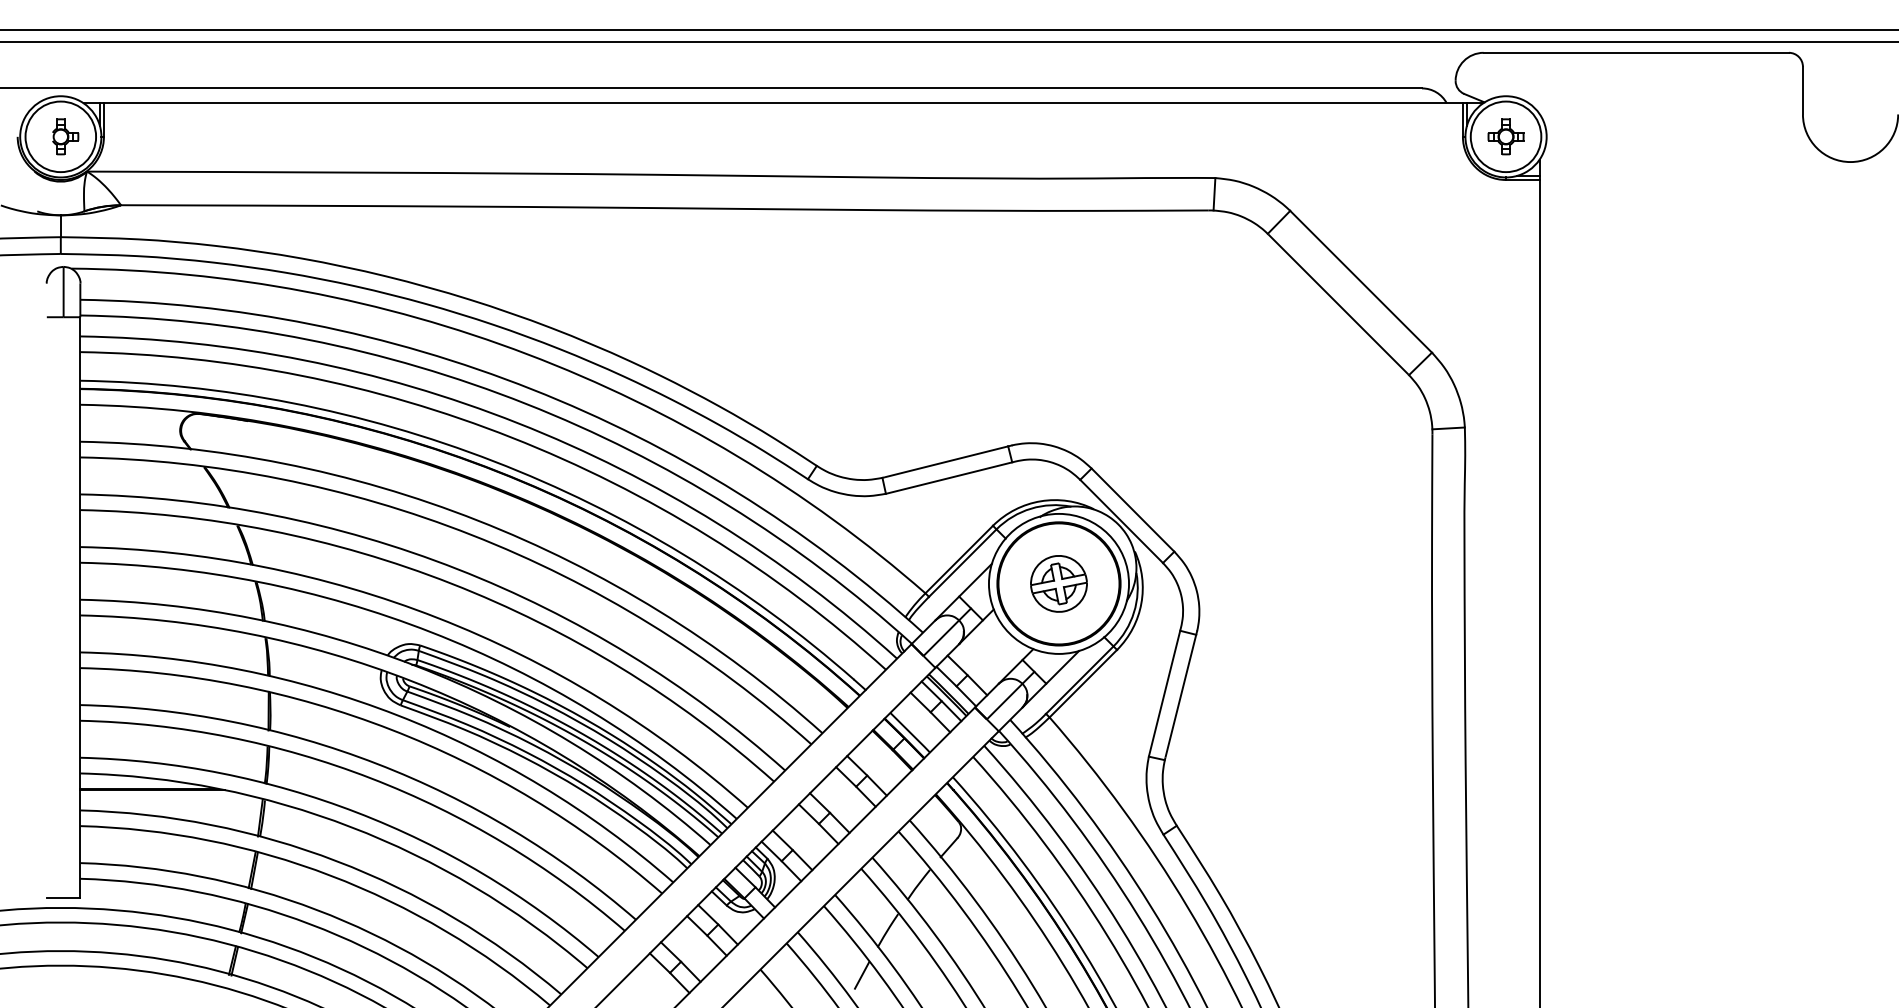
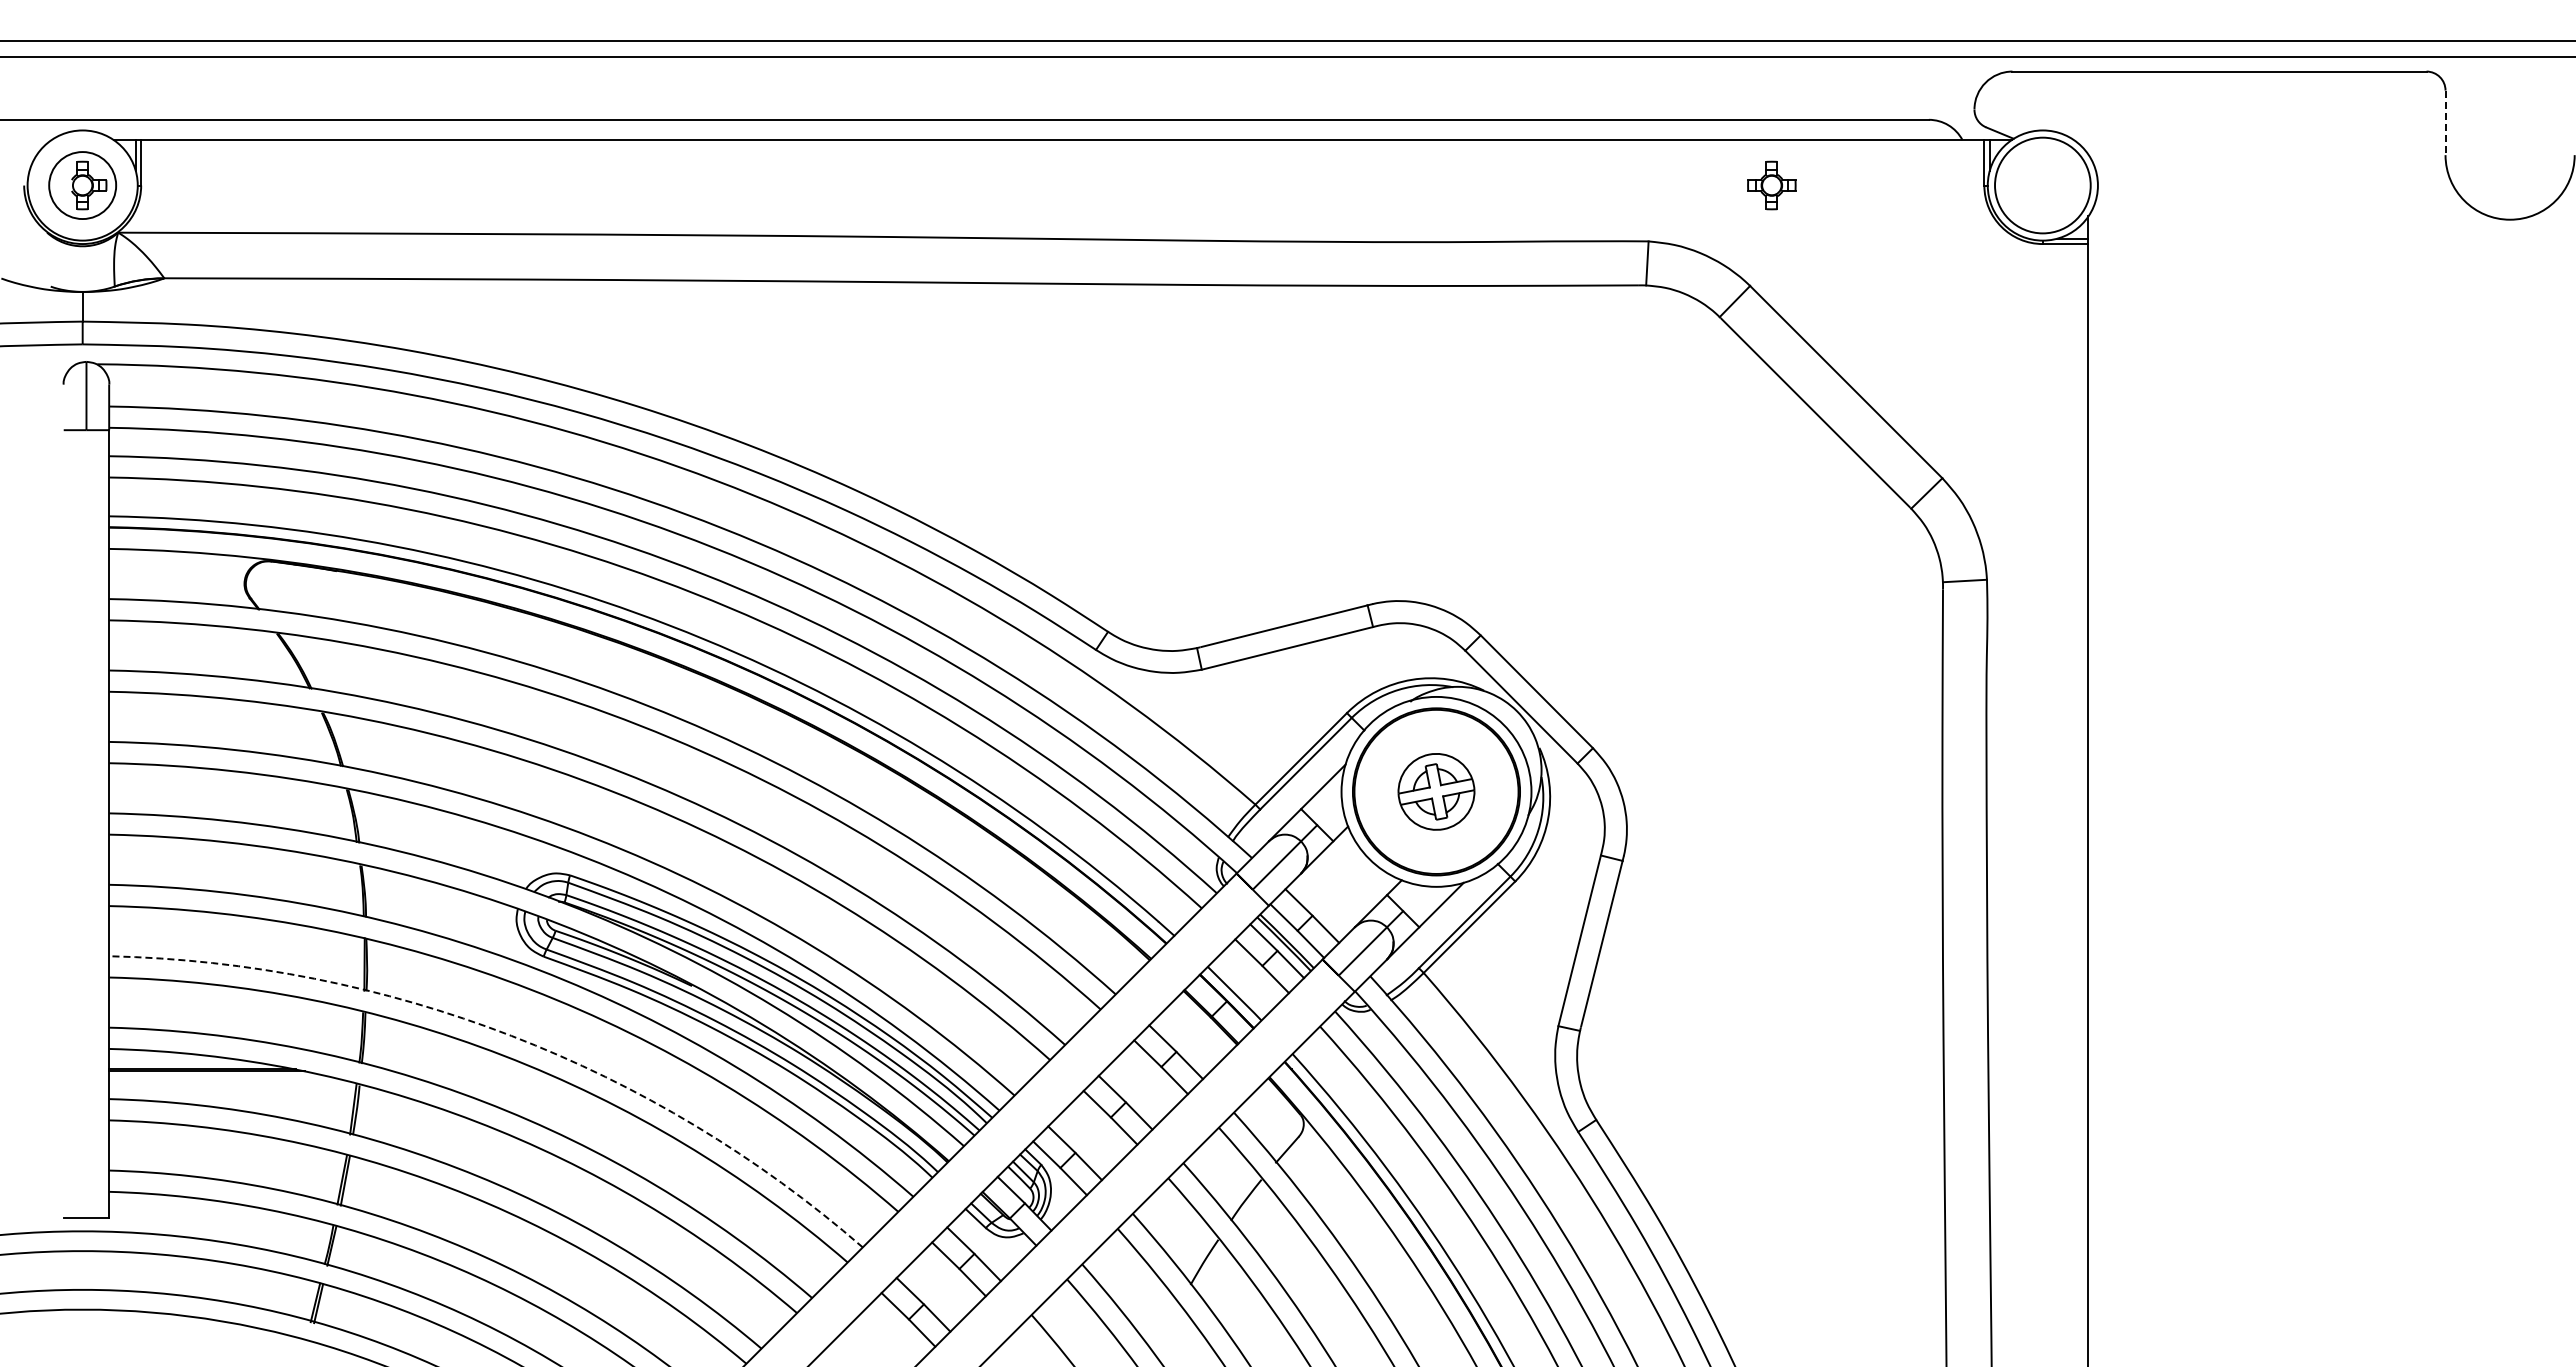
line: (1802, 91) -> (2445, 123), solid -> dashed
circle: (60, 136) -> (82, 185), size x0.7
part: (1505, 136) -> (1771, 185), moved
arc: (376, 763) -> (511, 1035), solid -> dashed
line: (861, 975) -> (1168, 1322), removed

